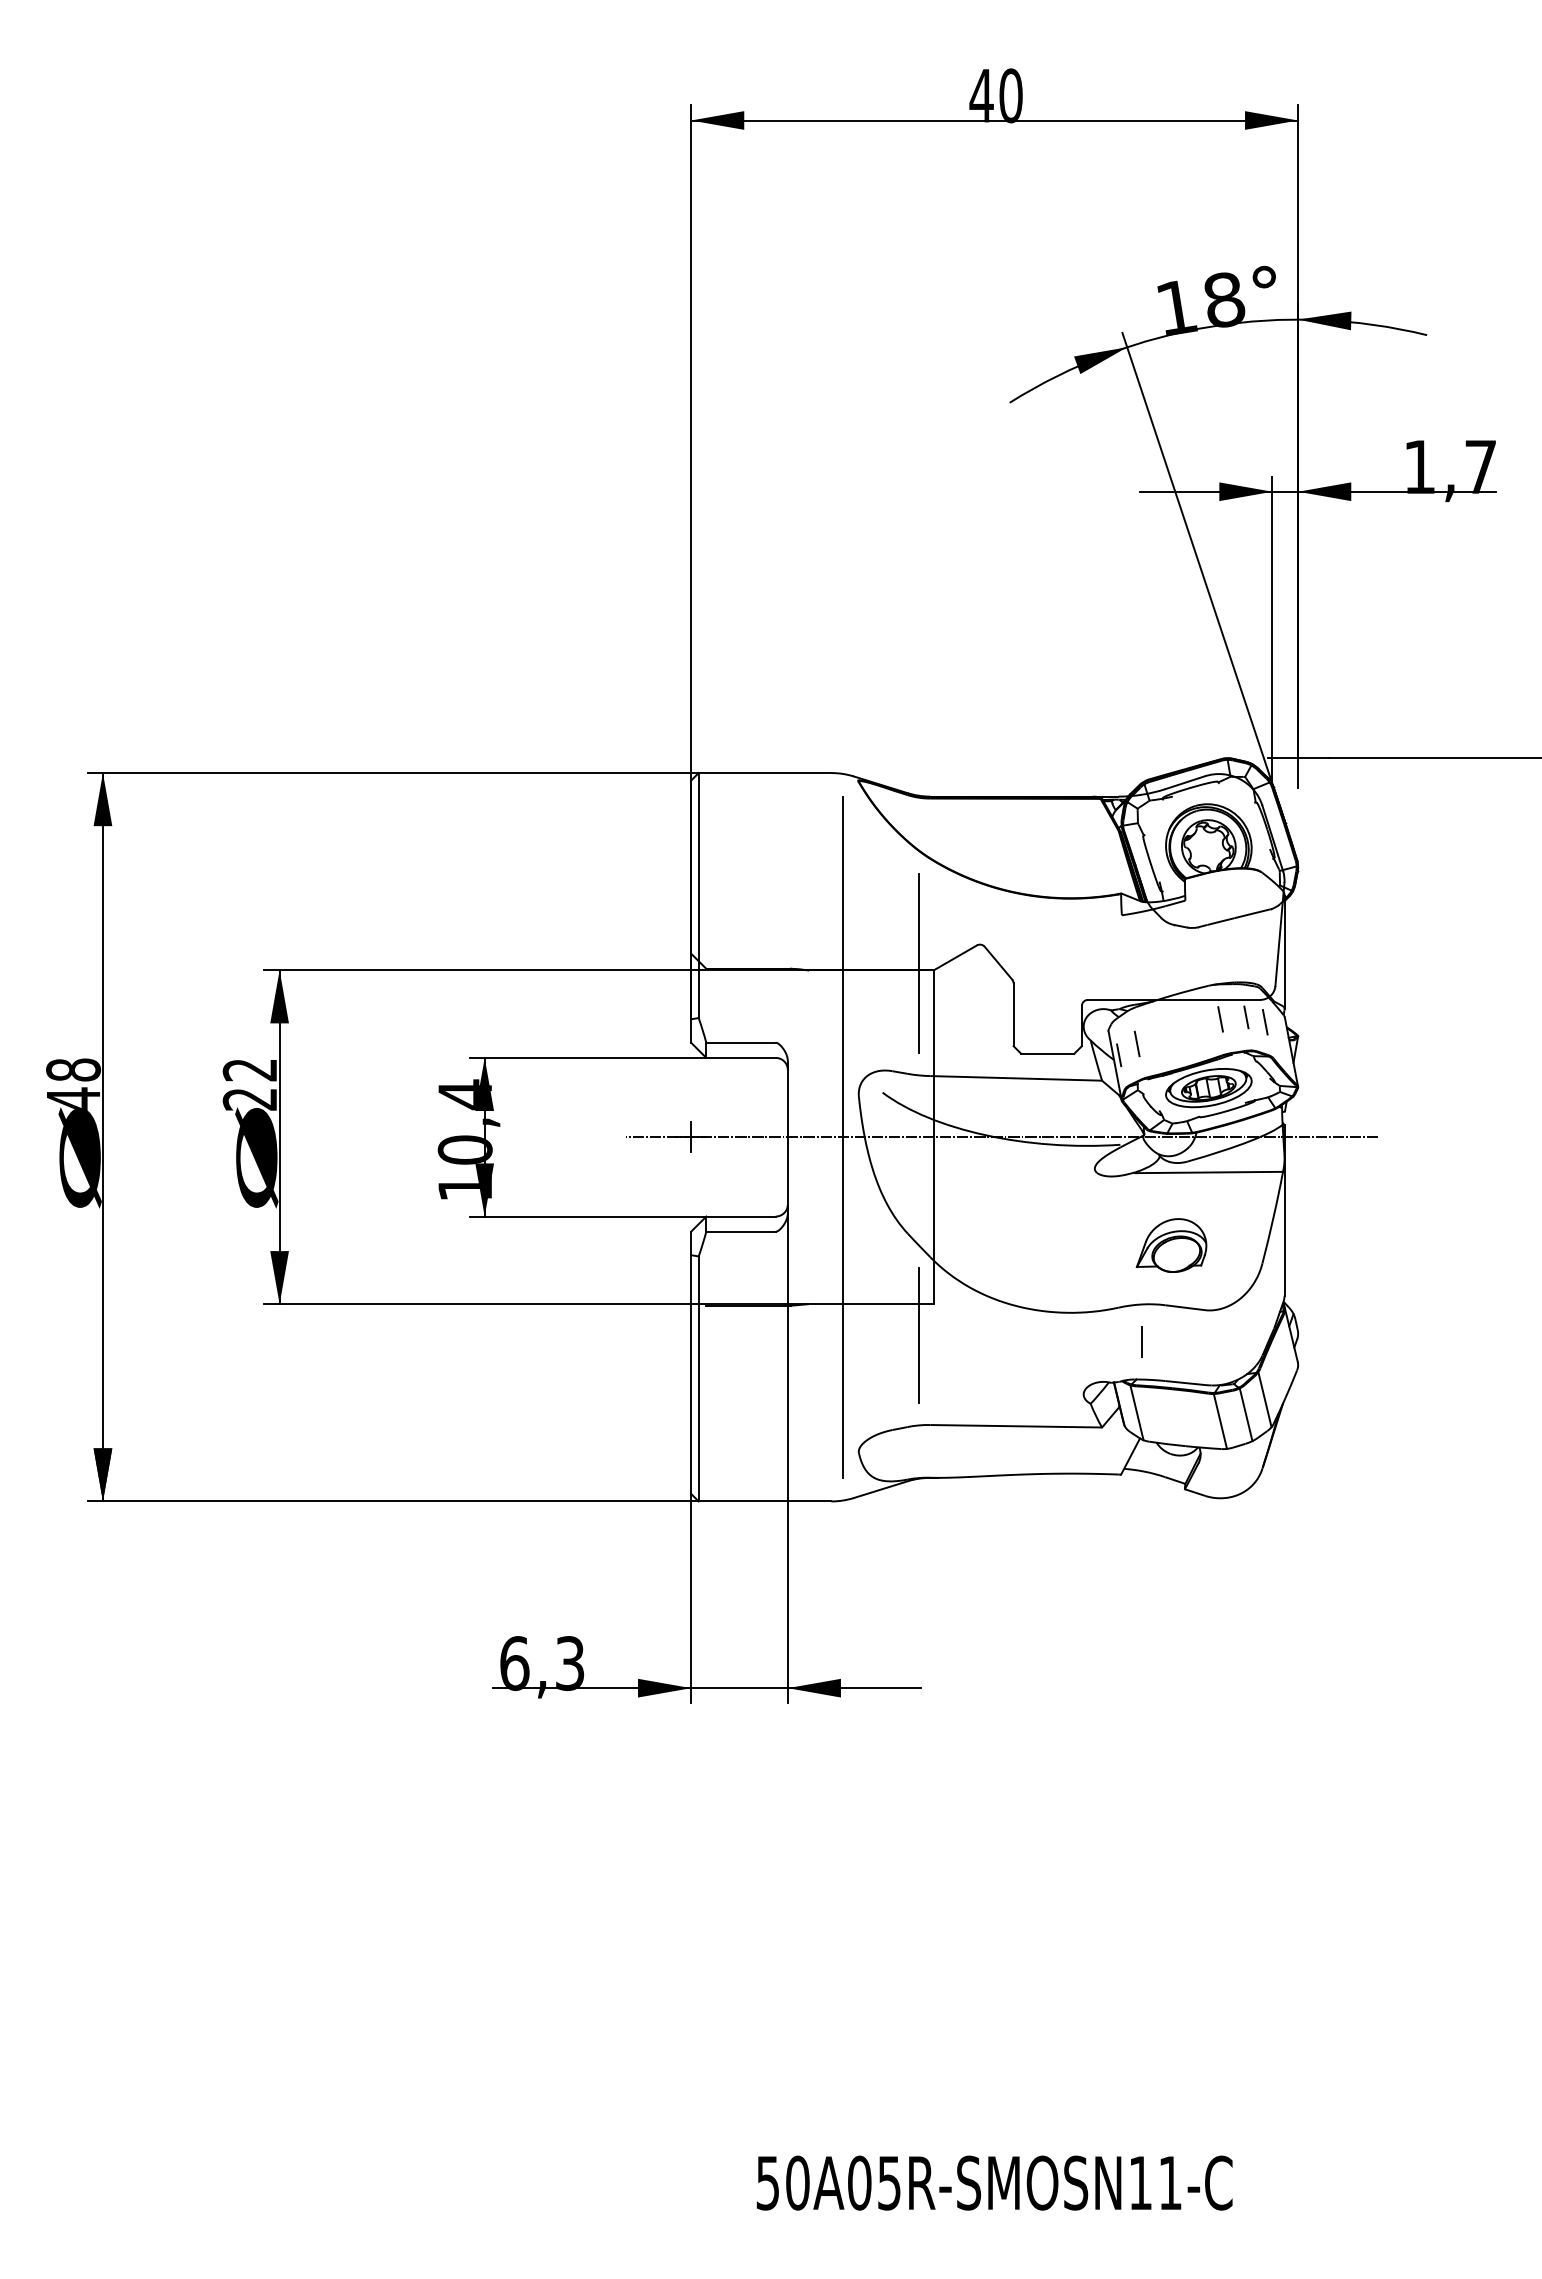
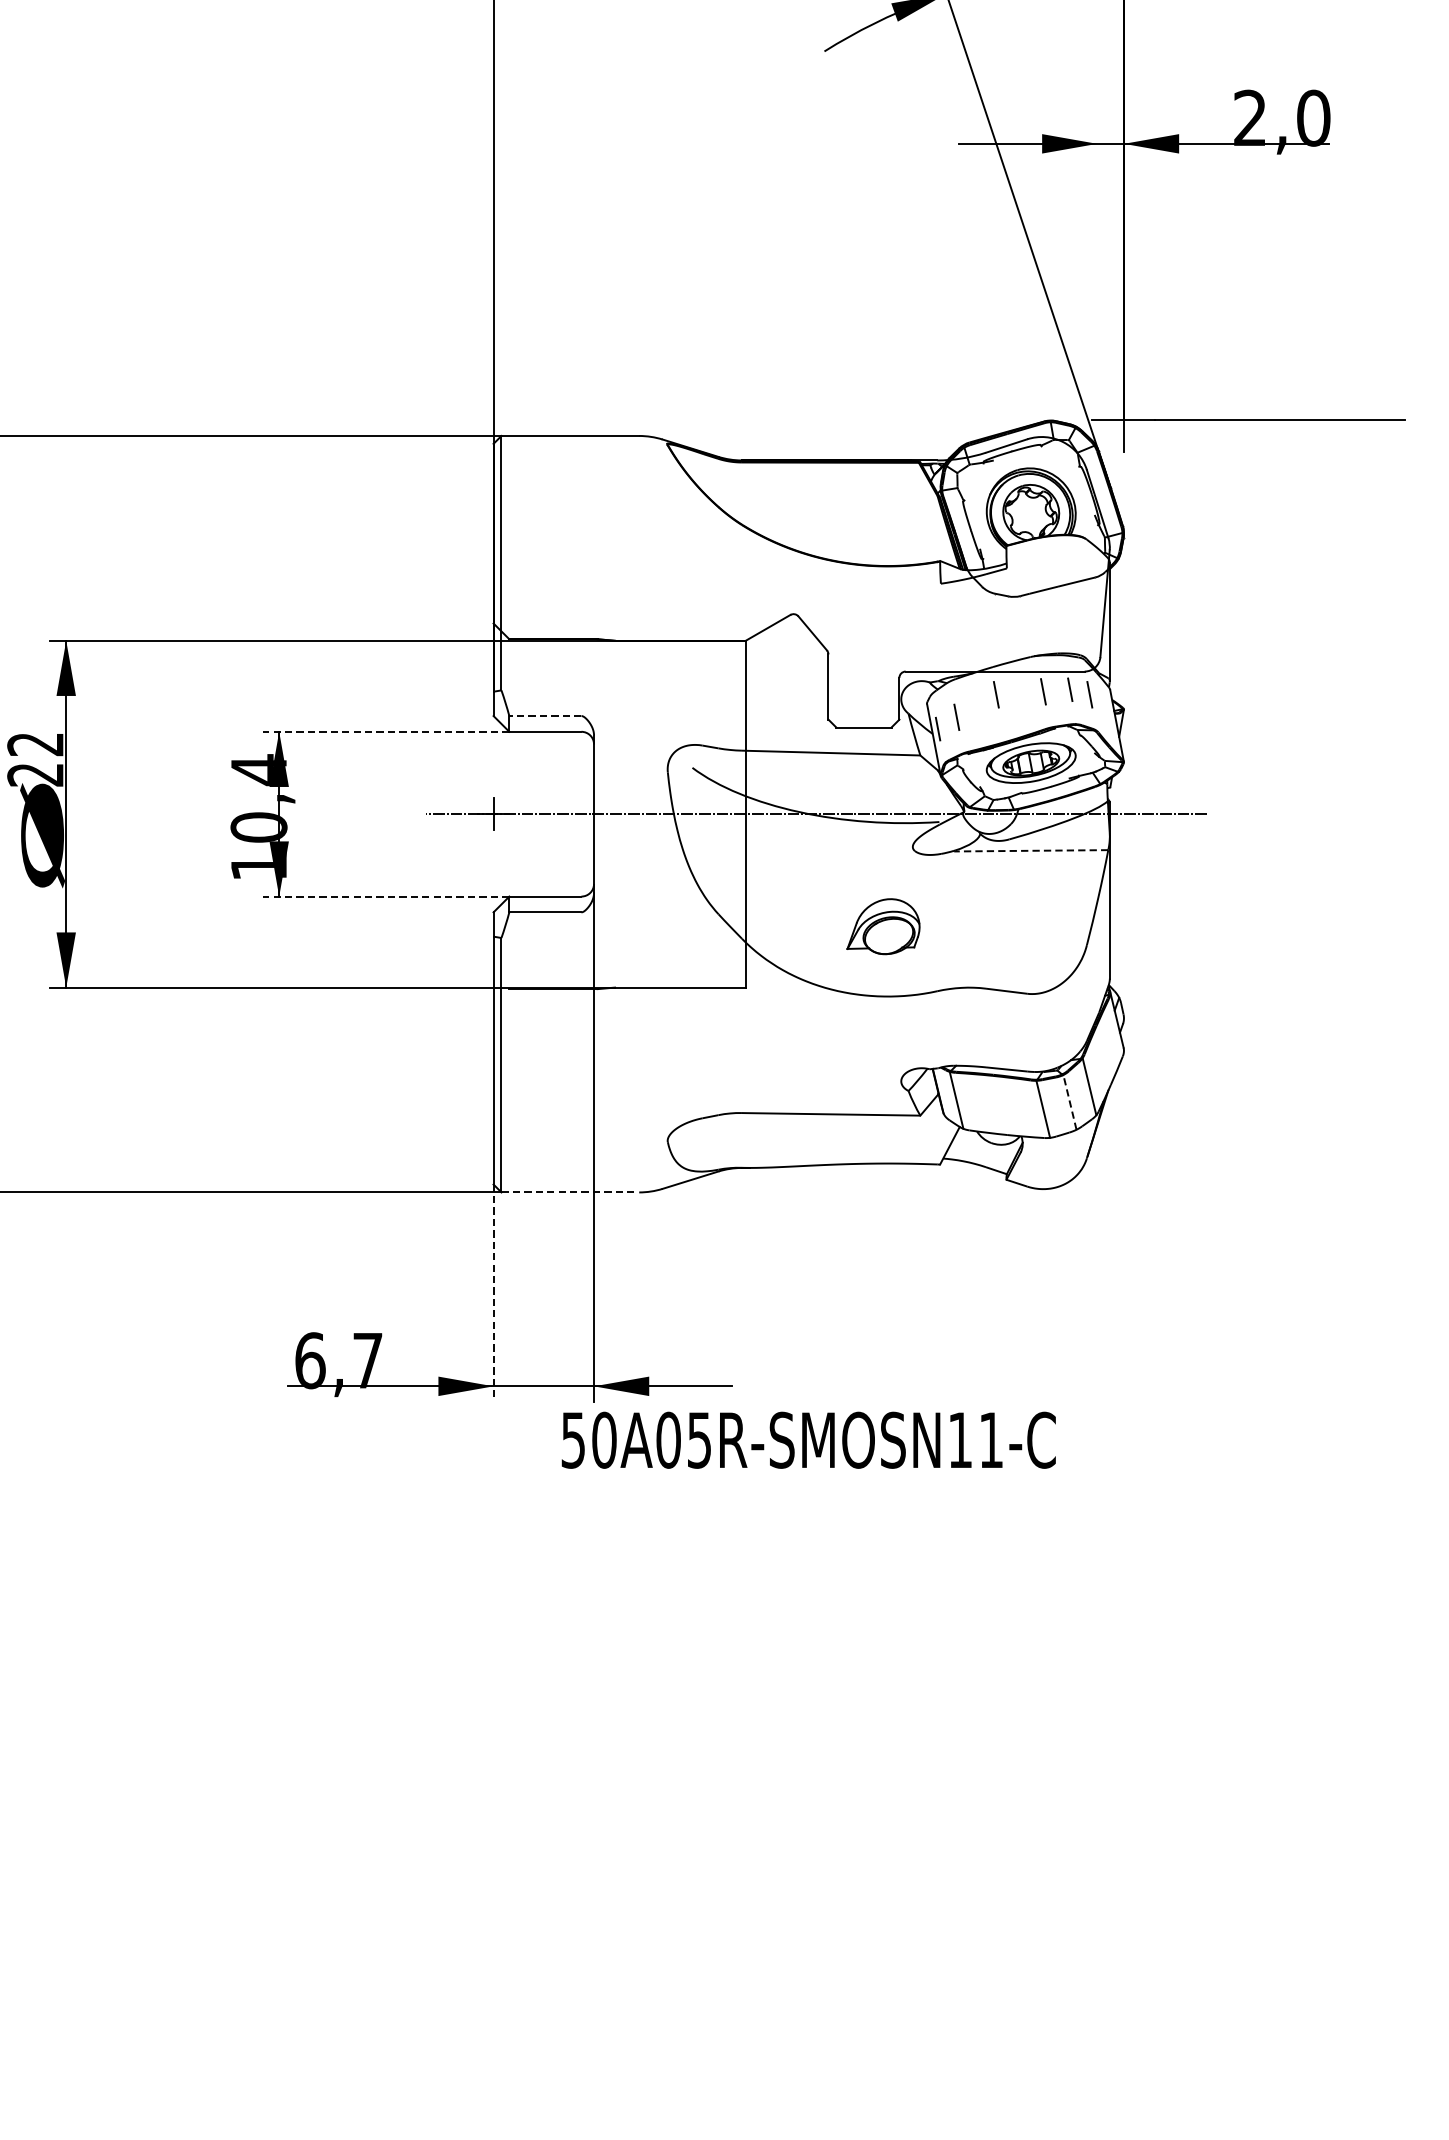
text: (1450, 466) -> (1282, 117), 1,7 -> 2,0
line: (1272, 628) -> (1097, 285), removed
line: (918, 962) -> (729, 632), removed
line: (1175, 1022) -> (996, 695), added
line: (741, 1042) -> (545, 715), solid -> dashed
line: (587, 1057) -> (385, 731), solid -> dashed
line: (842, 1136) -> (650, 813), removed
line: (1209, 1172) -> (1031, 850), solid -> dashed
line: (587, 1216) -> (385, 896), solid -> dashed
part: (1171, 1245) -> (883, 926), moved
line: (918, 1335) -> (729, 1020), removed
line: (1141, 1341) -> (961, 1026), removed
line: (1246, 1414) -> (1070, 1102), solid -> dashed
line: (765, 1501) -> (570, 1192), solid -> dashed
line: (691, 1598) -> (493, 1293), solid -> dashed
text: (570, 1663) -> (368, 1360), 6,3 -> 6,7
text: (994, 2182) -> (808, 1439), moved

